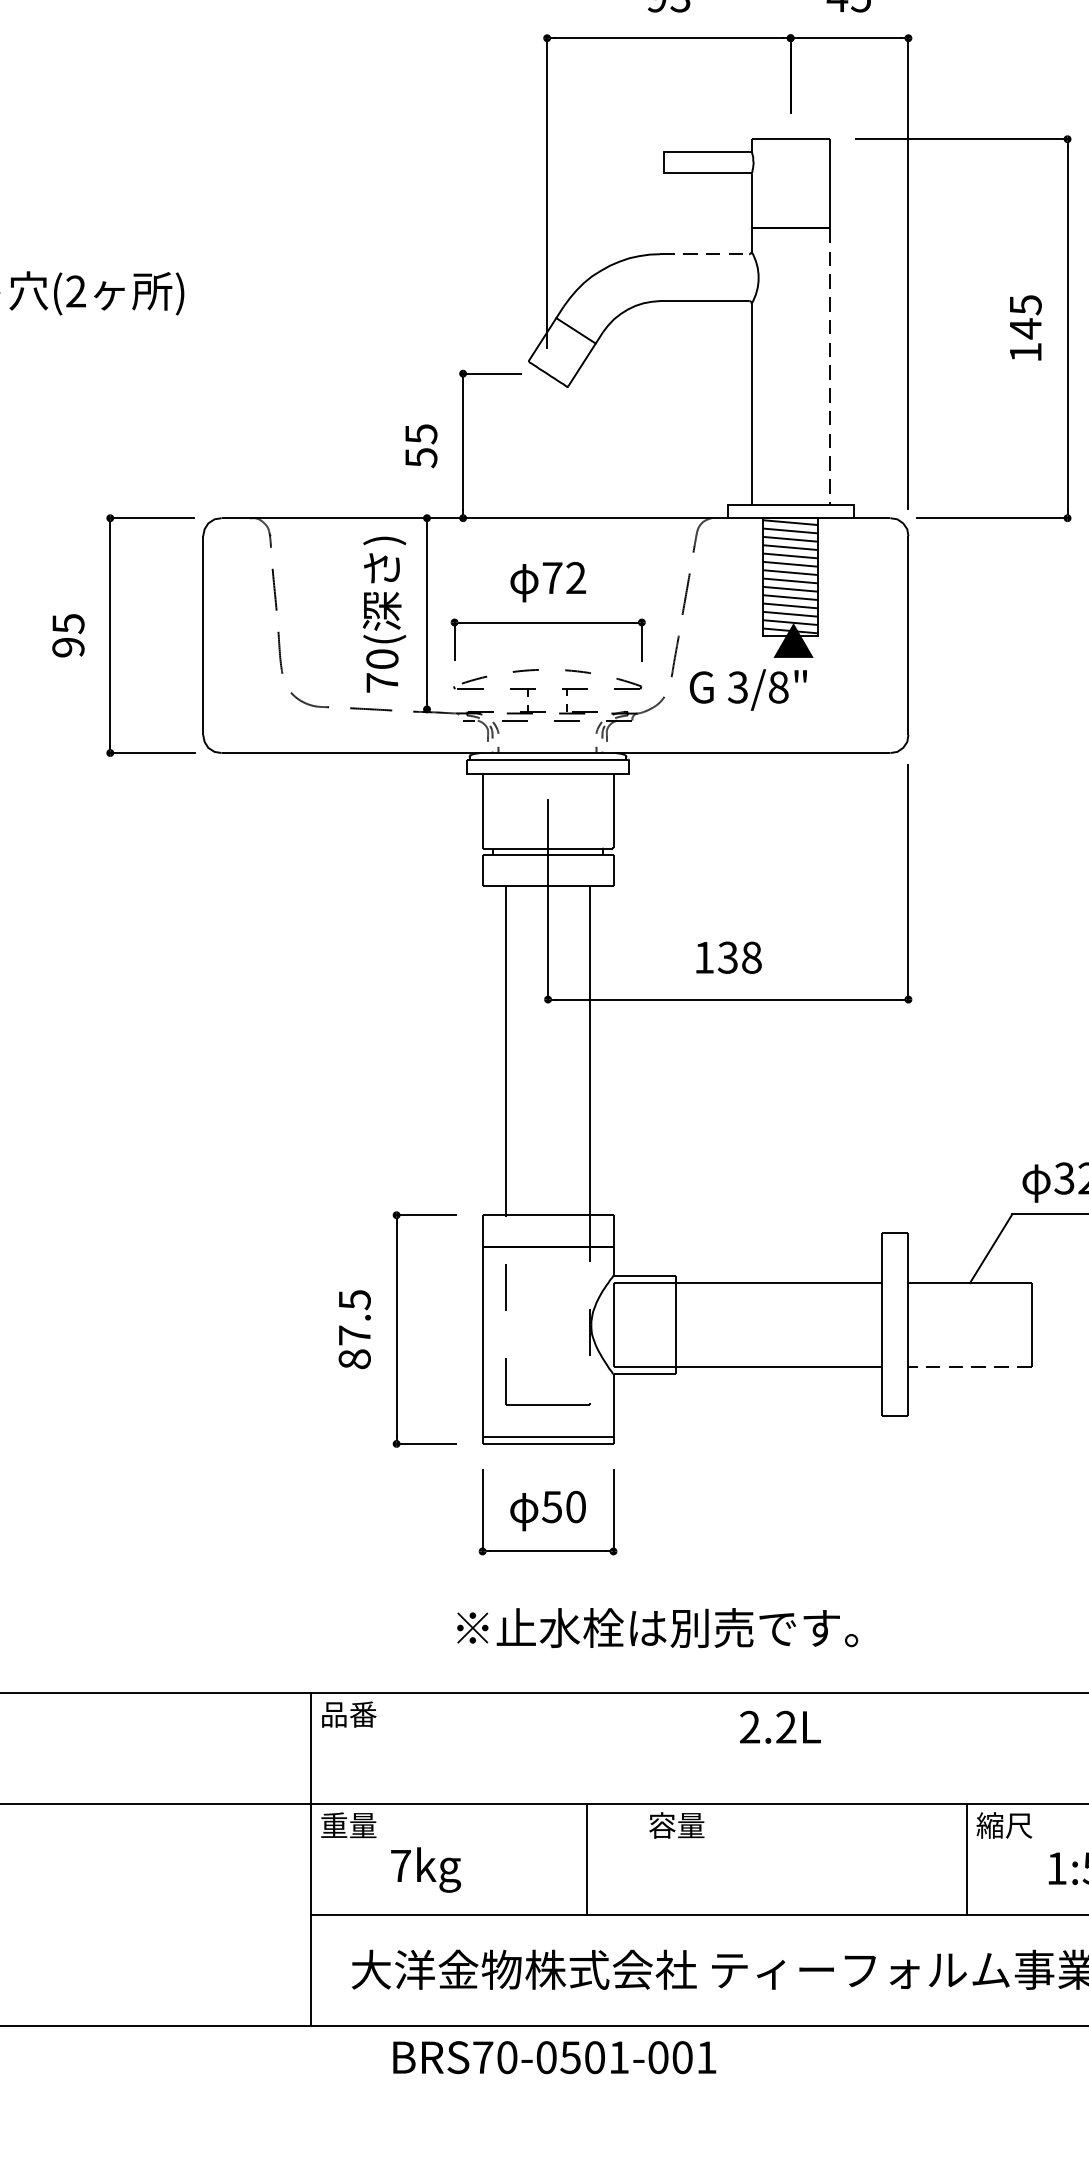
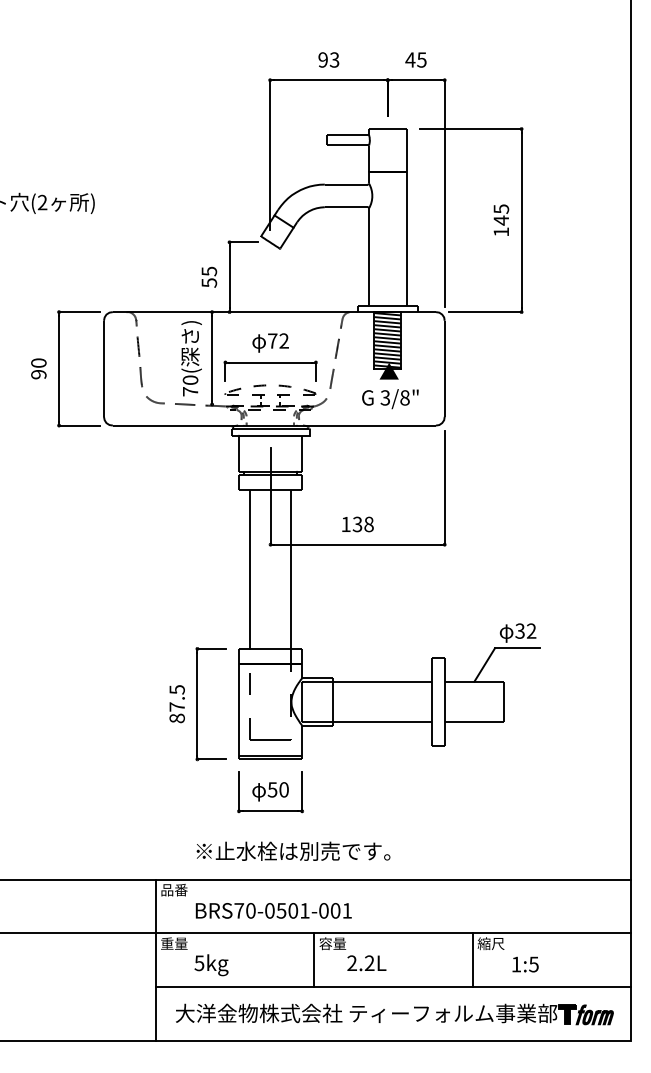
line: (705, 254) -> (346, 184), dashed -> solid
line: (829, 365) -> (406, 238), dashed -> solid
text: (67, 622) -> (38, 362), 95 -> 90
text: (748, 690) -> (390, 399), moved
line: (970, 1367) -> (474, 722), dashed -> solid
text: (657, 1626) -> (293, 850), moved
text: (779, 1727) -> (366, 963), moved
line: (587, 1860) -> (314, 960), moved
text: (400, 1866) -> (199, 963), 7kg -> 5kg
text: (554, 2056) -> (273, 910), moved

